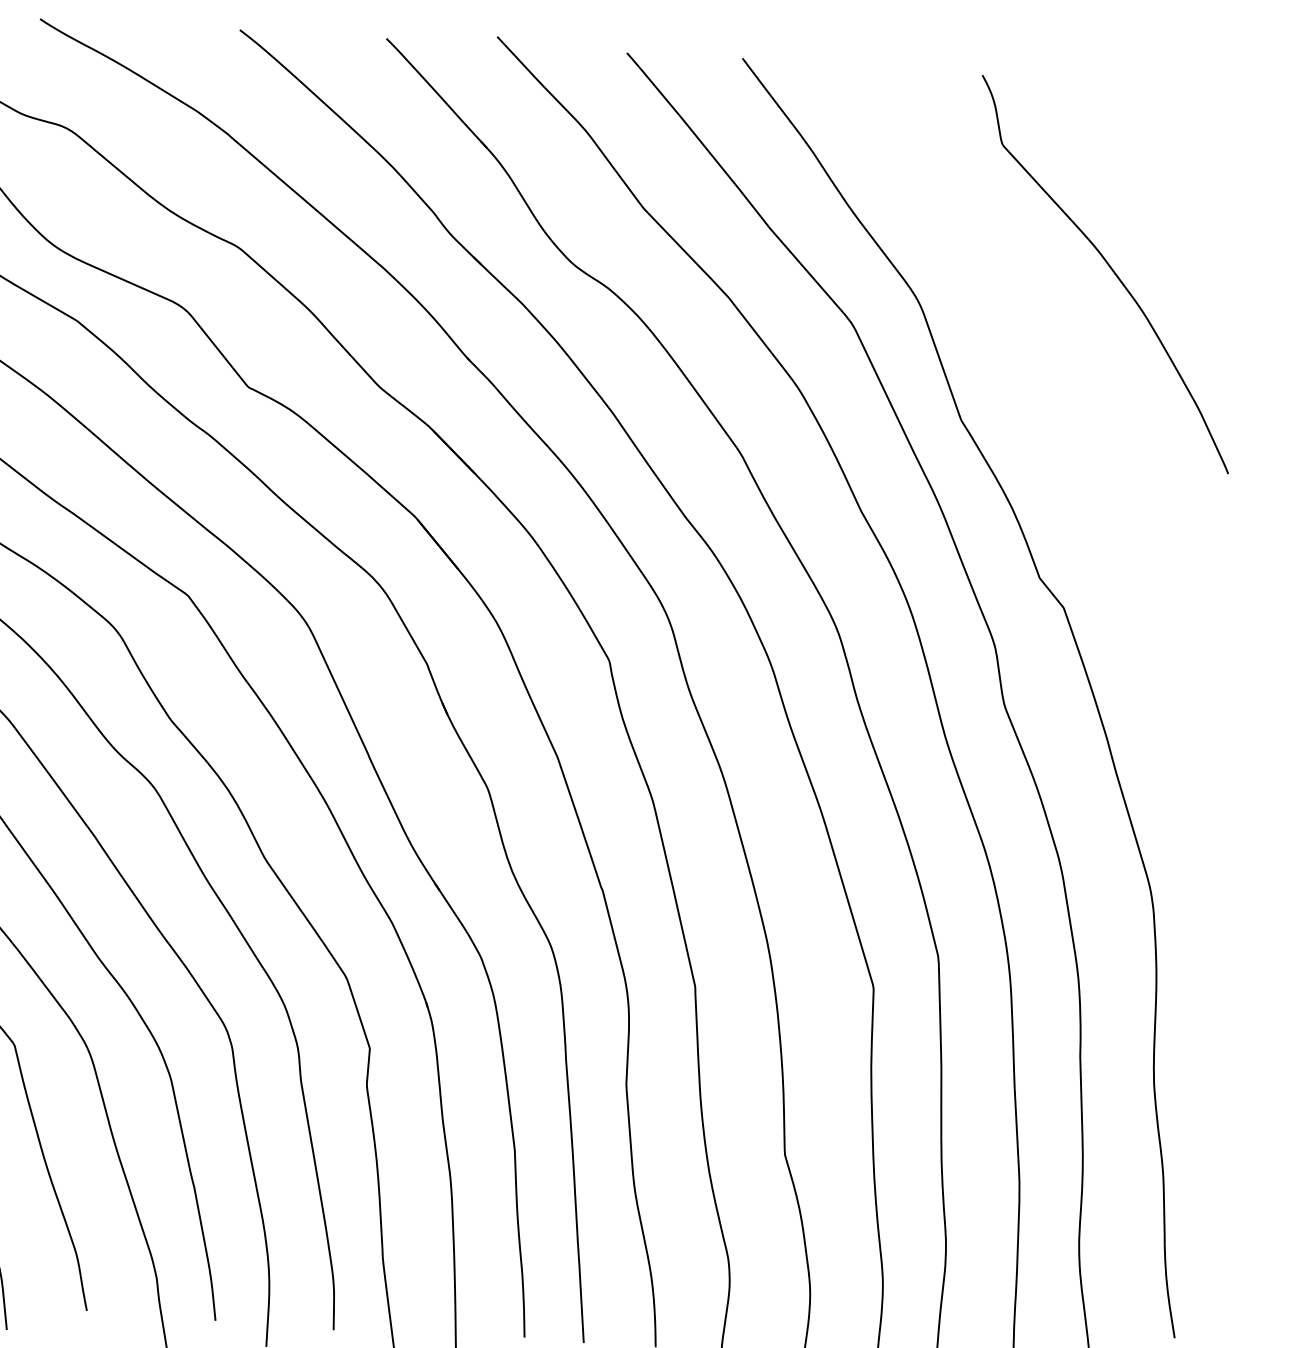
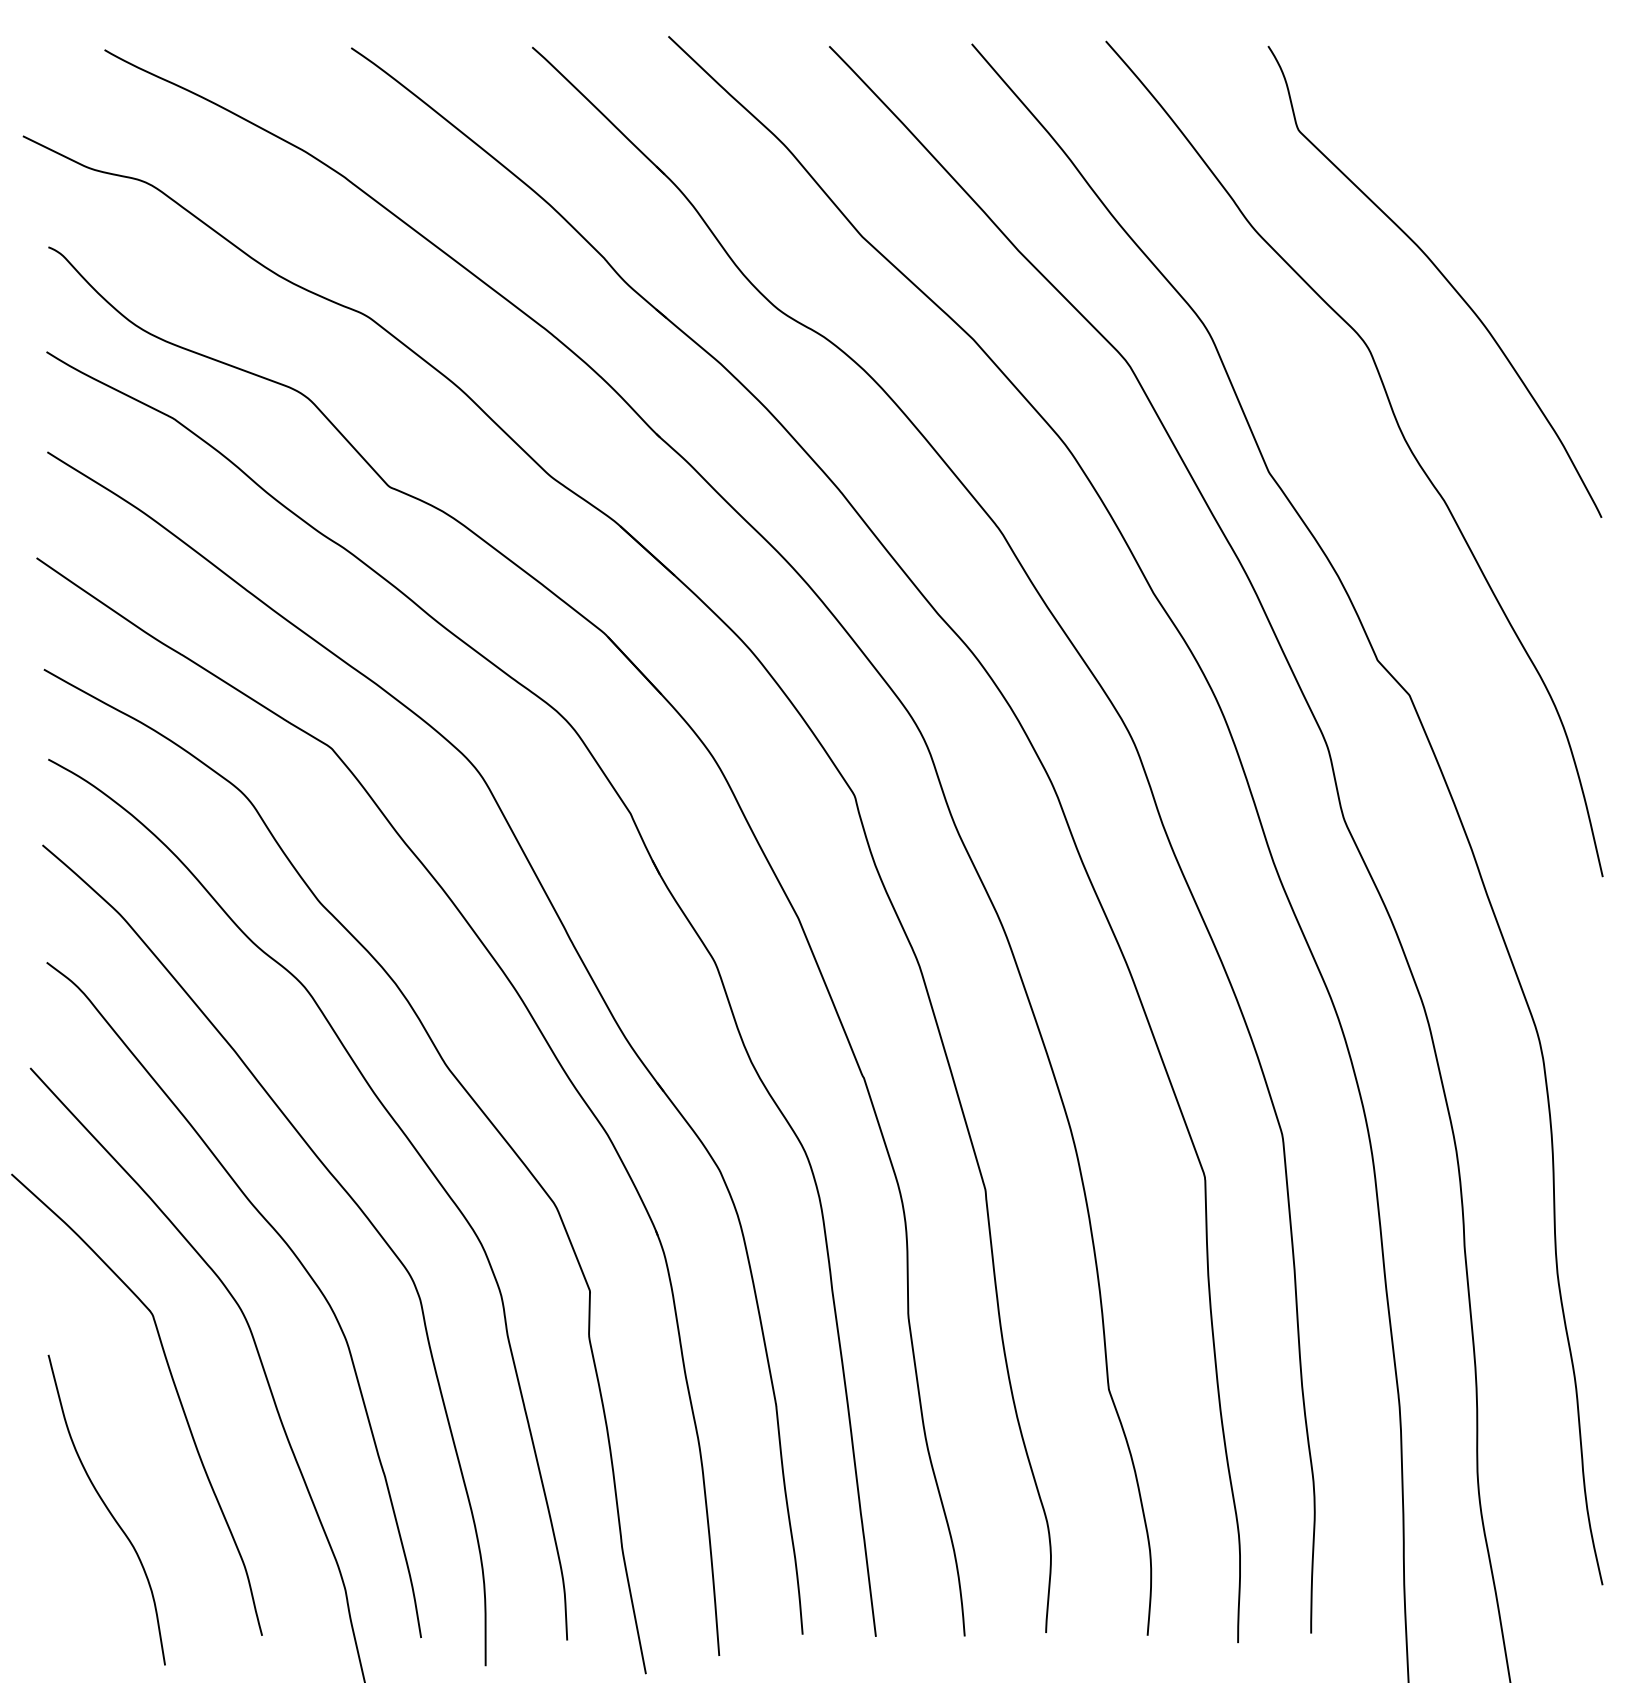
curve: (1071, 400) -> (1403, 439), added

